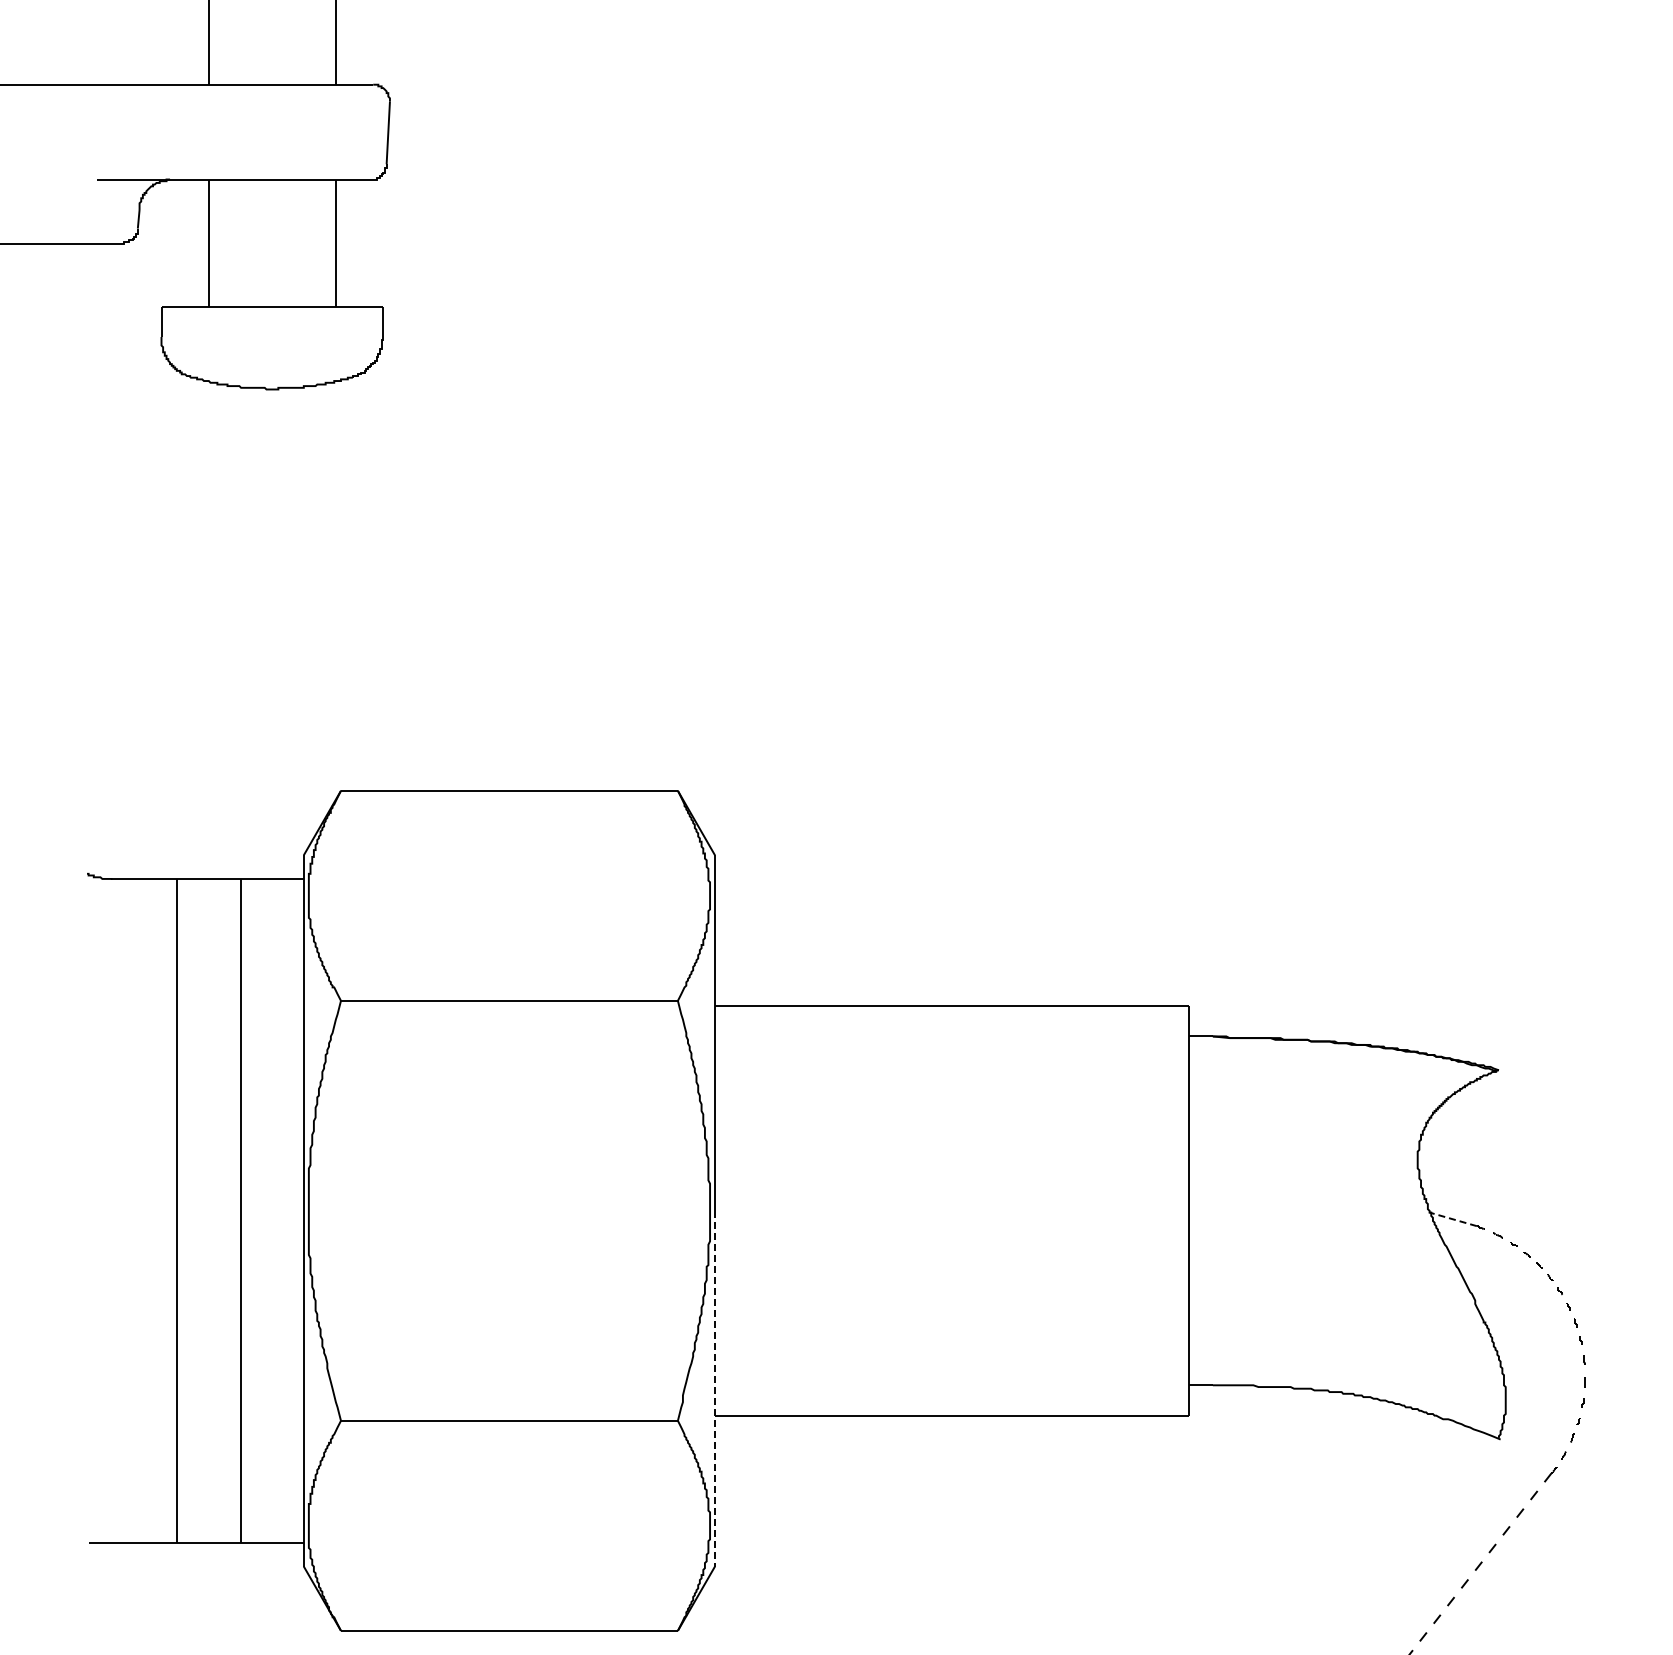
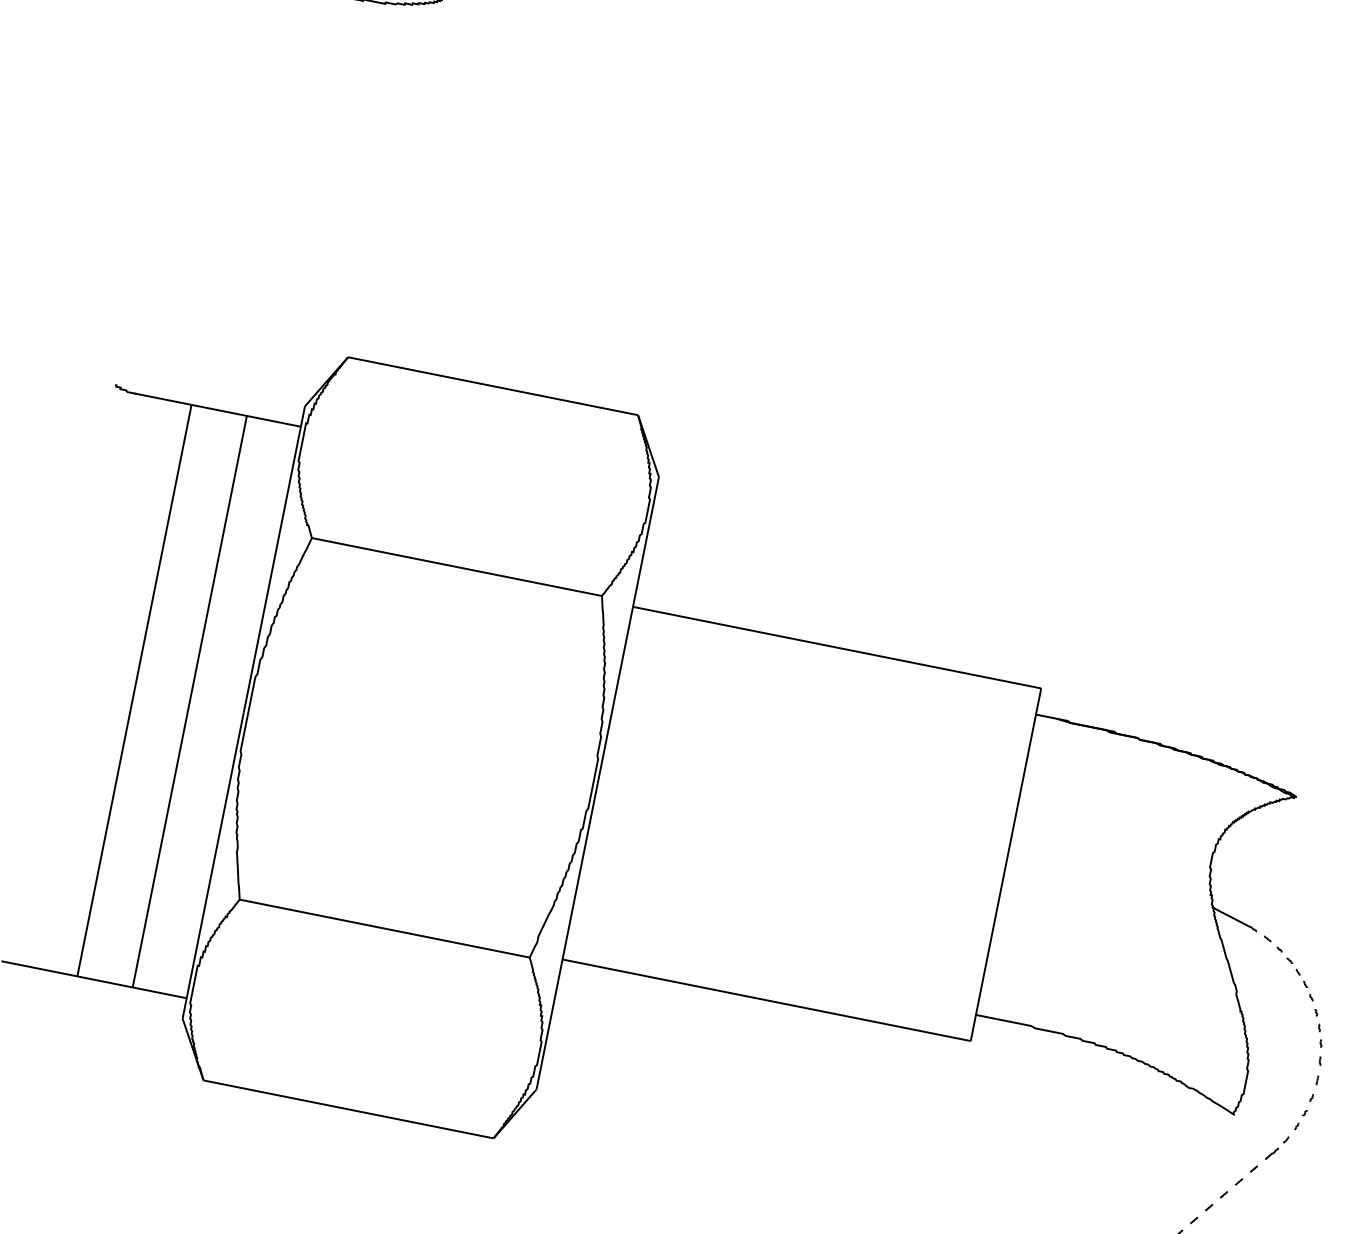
line: (1453, 1219) -> (1232, 917), dashed -> solid
line: (715, 1388) -> (567, 936), dashed -> solid

